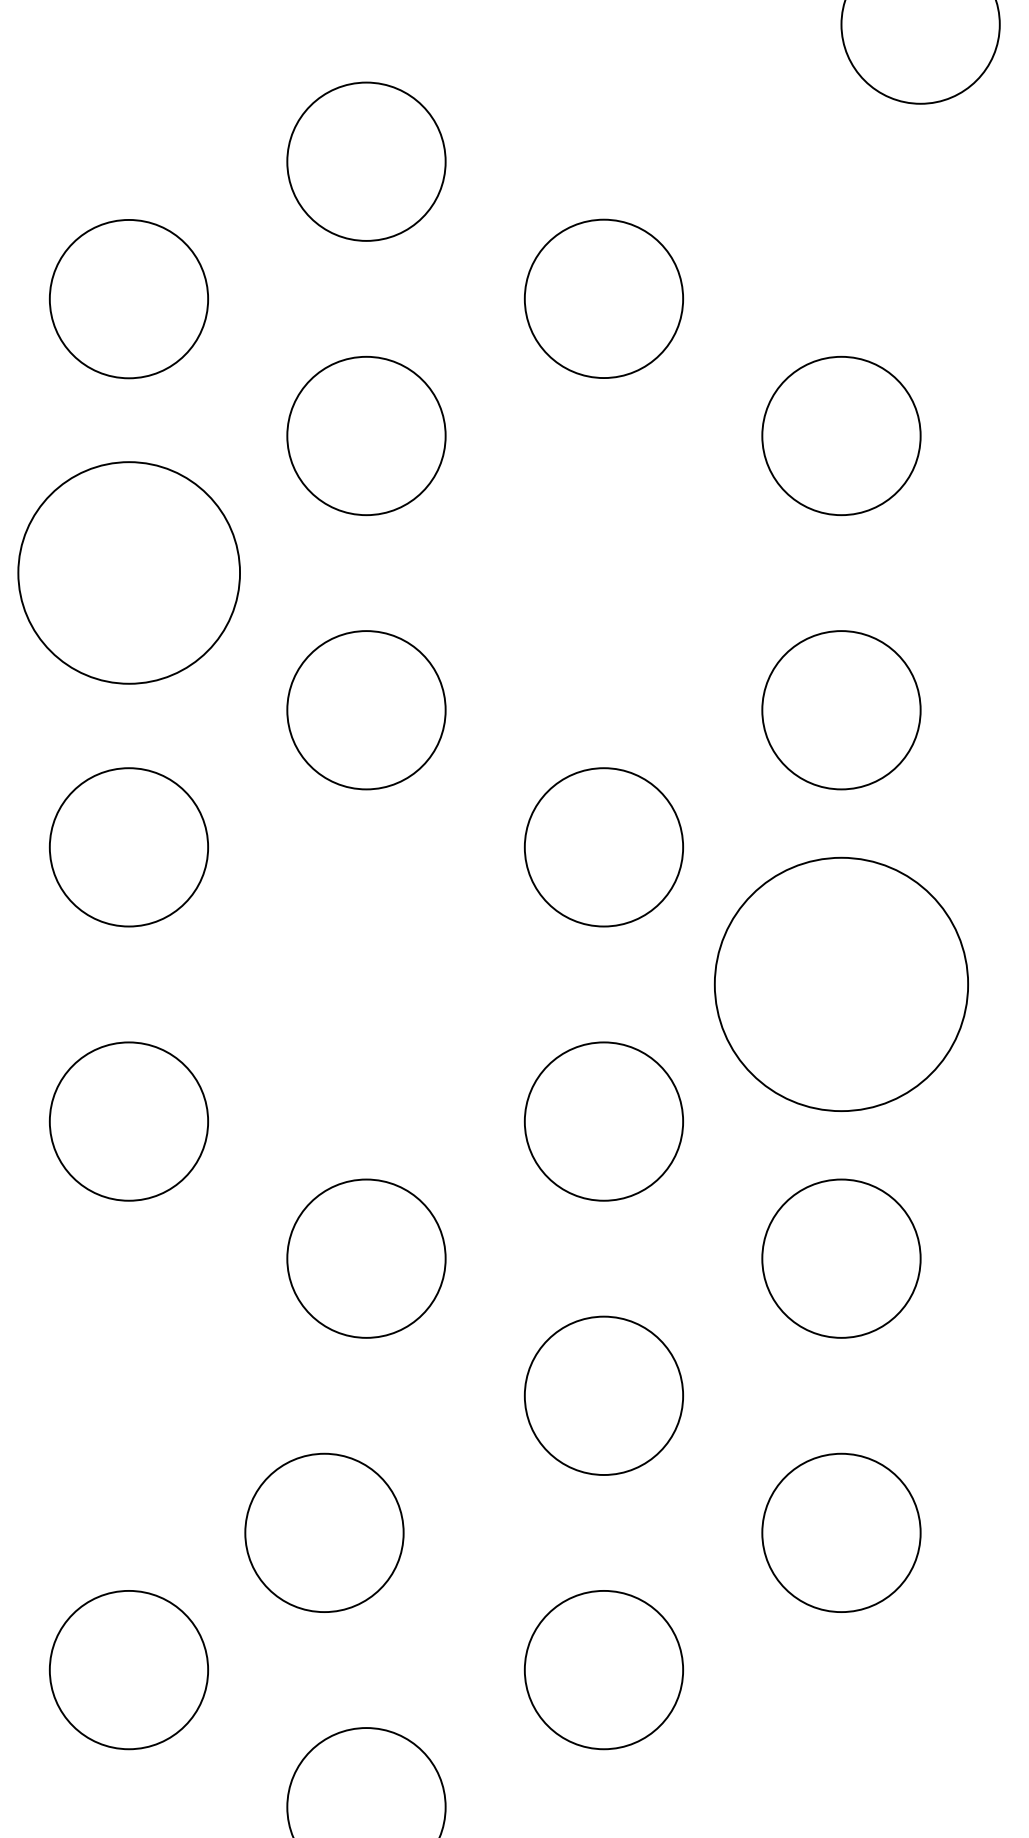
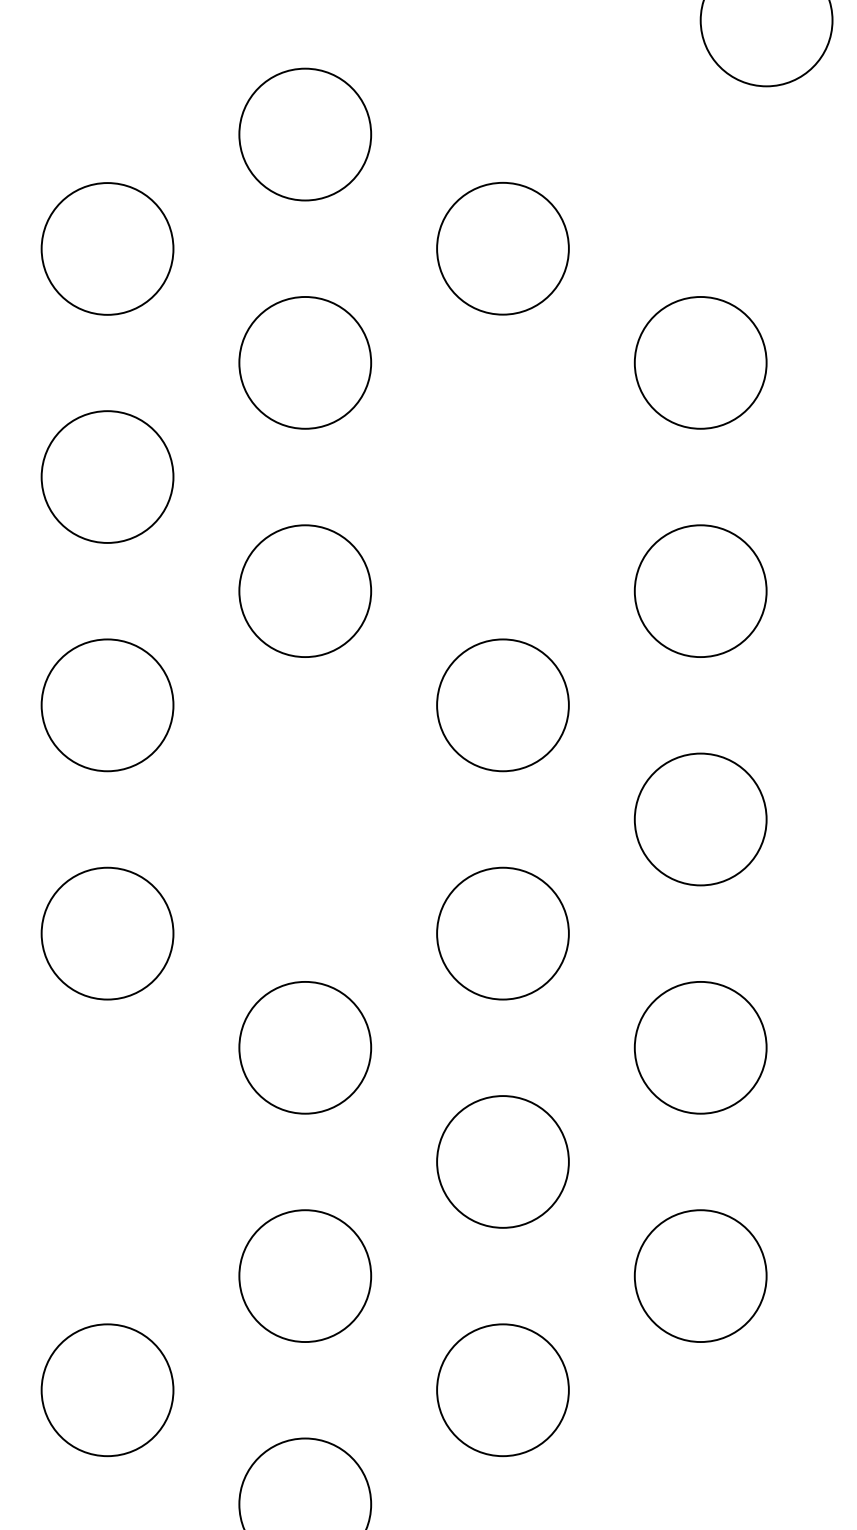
circle: (128, 573) -> (107, 477), size x0.71
circle: (841, 984) -> (700, 819), size x0.62
circle: (324, 1532) -> (305, 1275), moved

